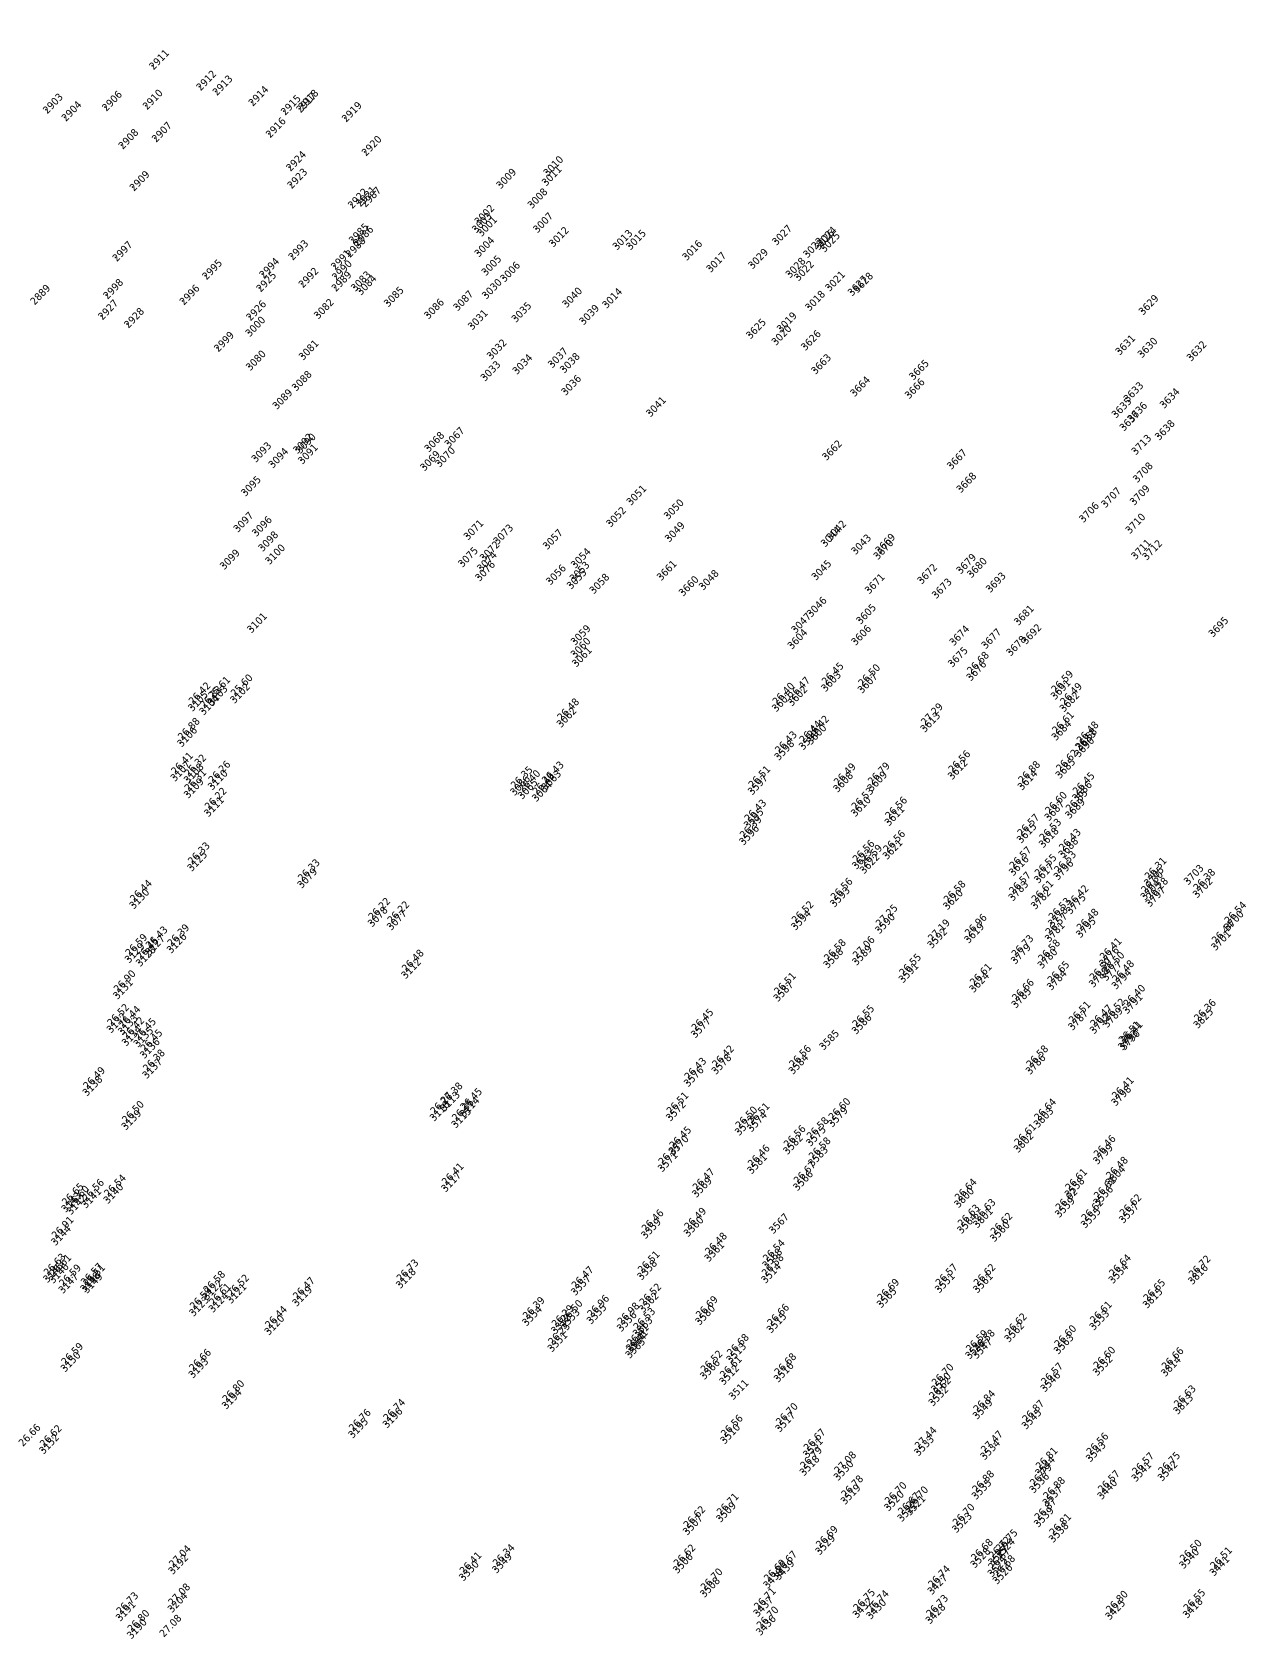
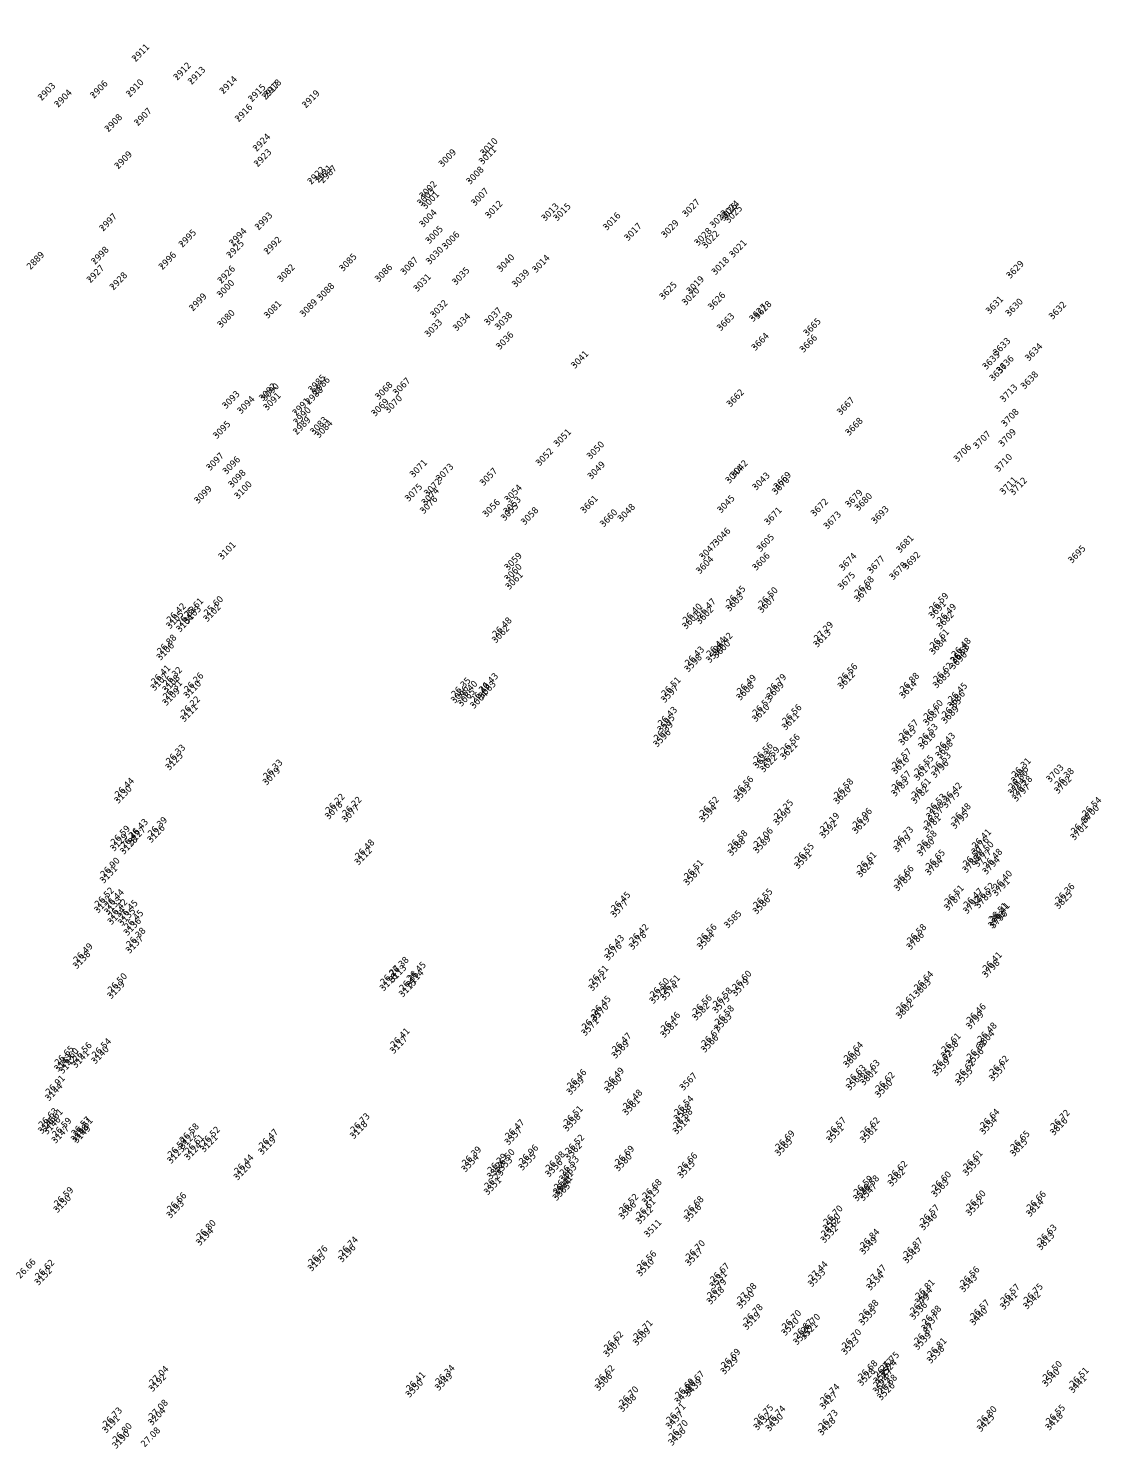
part: (370, 145) -> (327, 128), removed
part: (353, 258) -> (312, 405), moved
part: (859, 284) -> (759, 311), moved
part: (291, 389) -> (316, 299), moved

